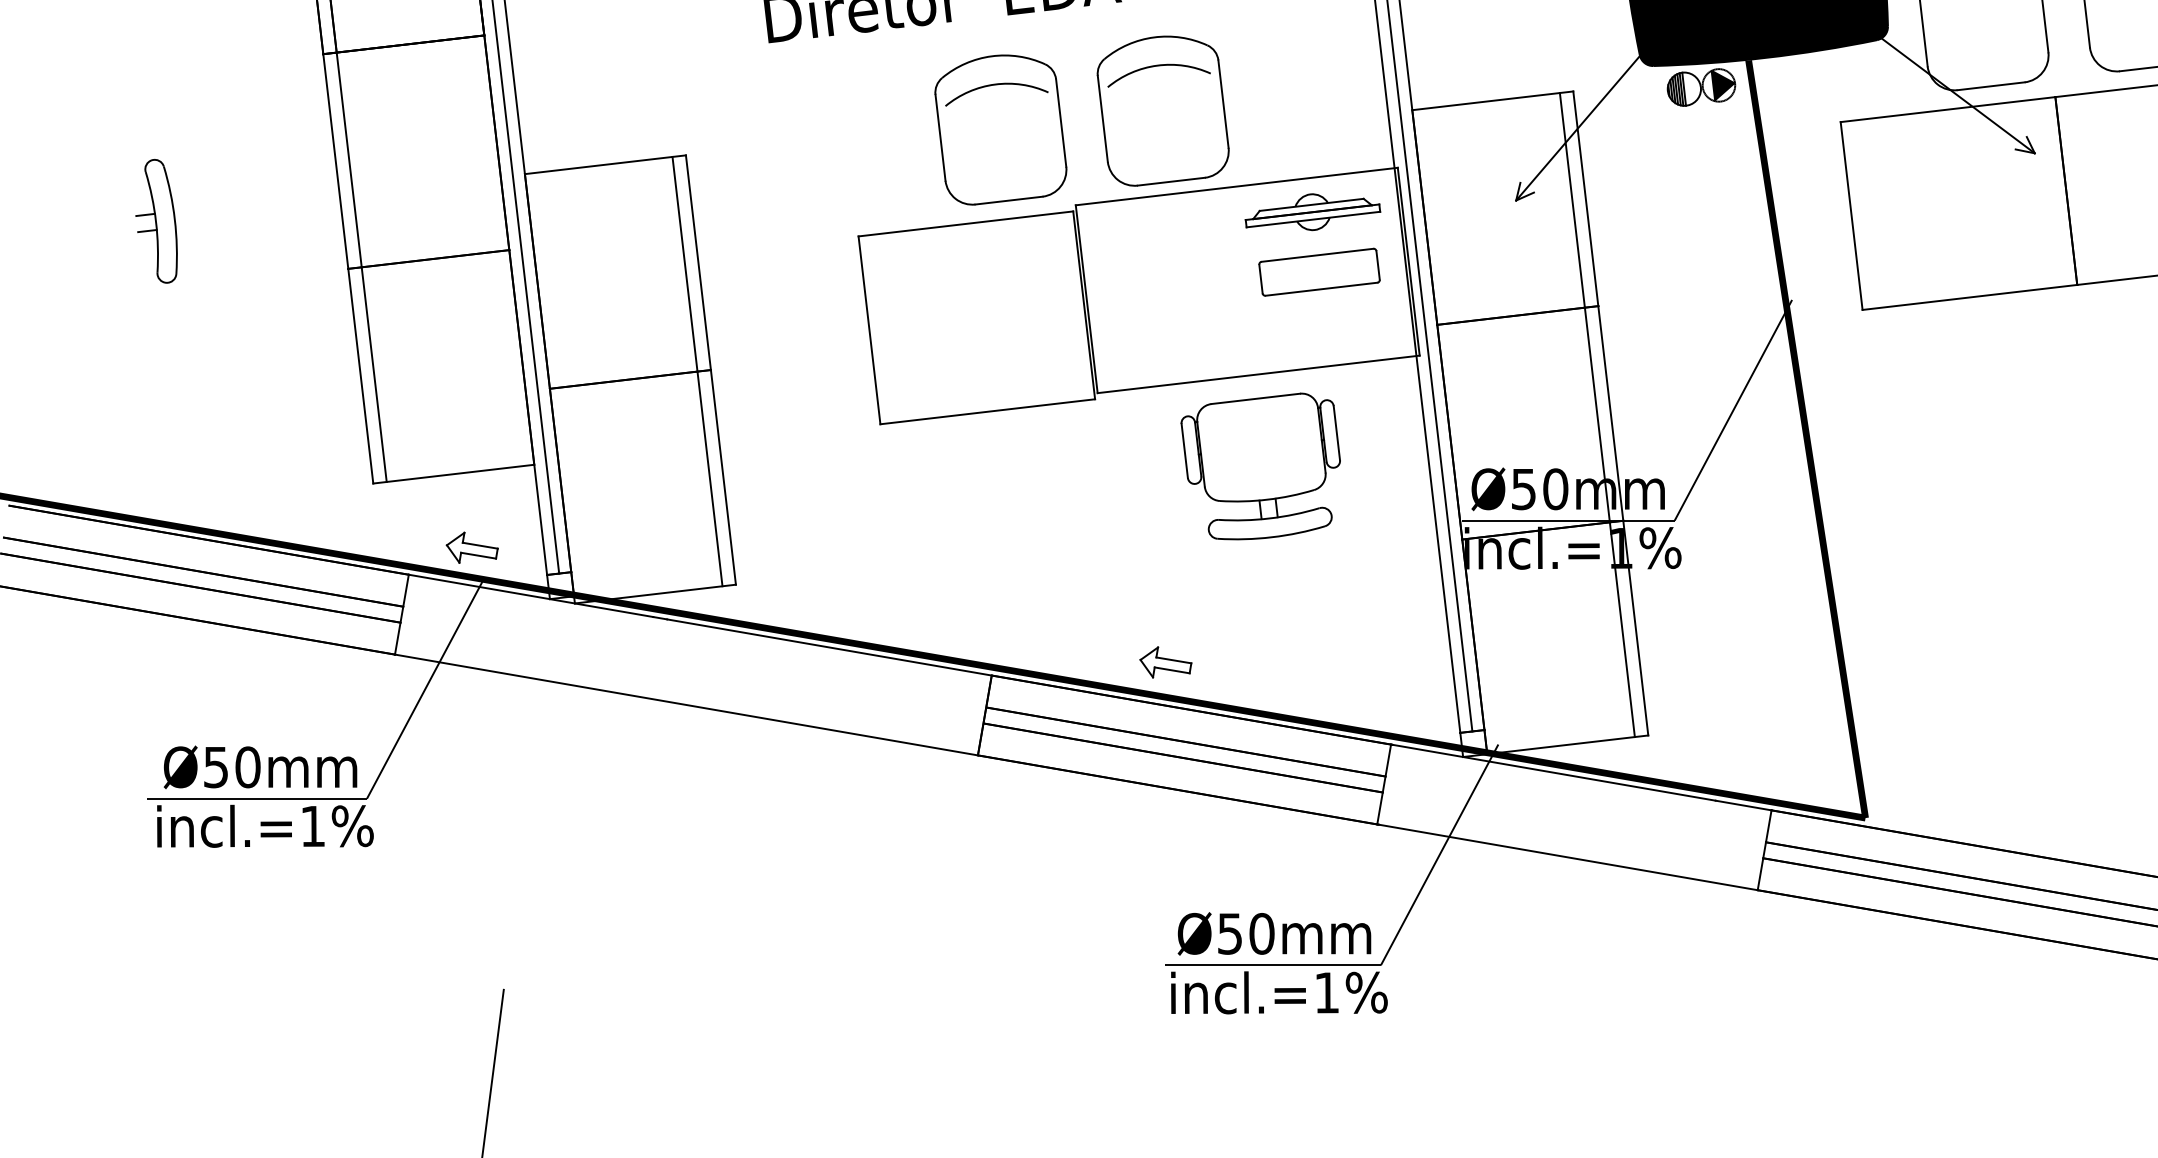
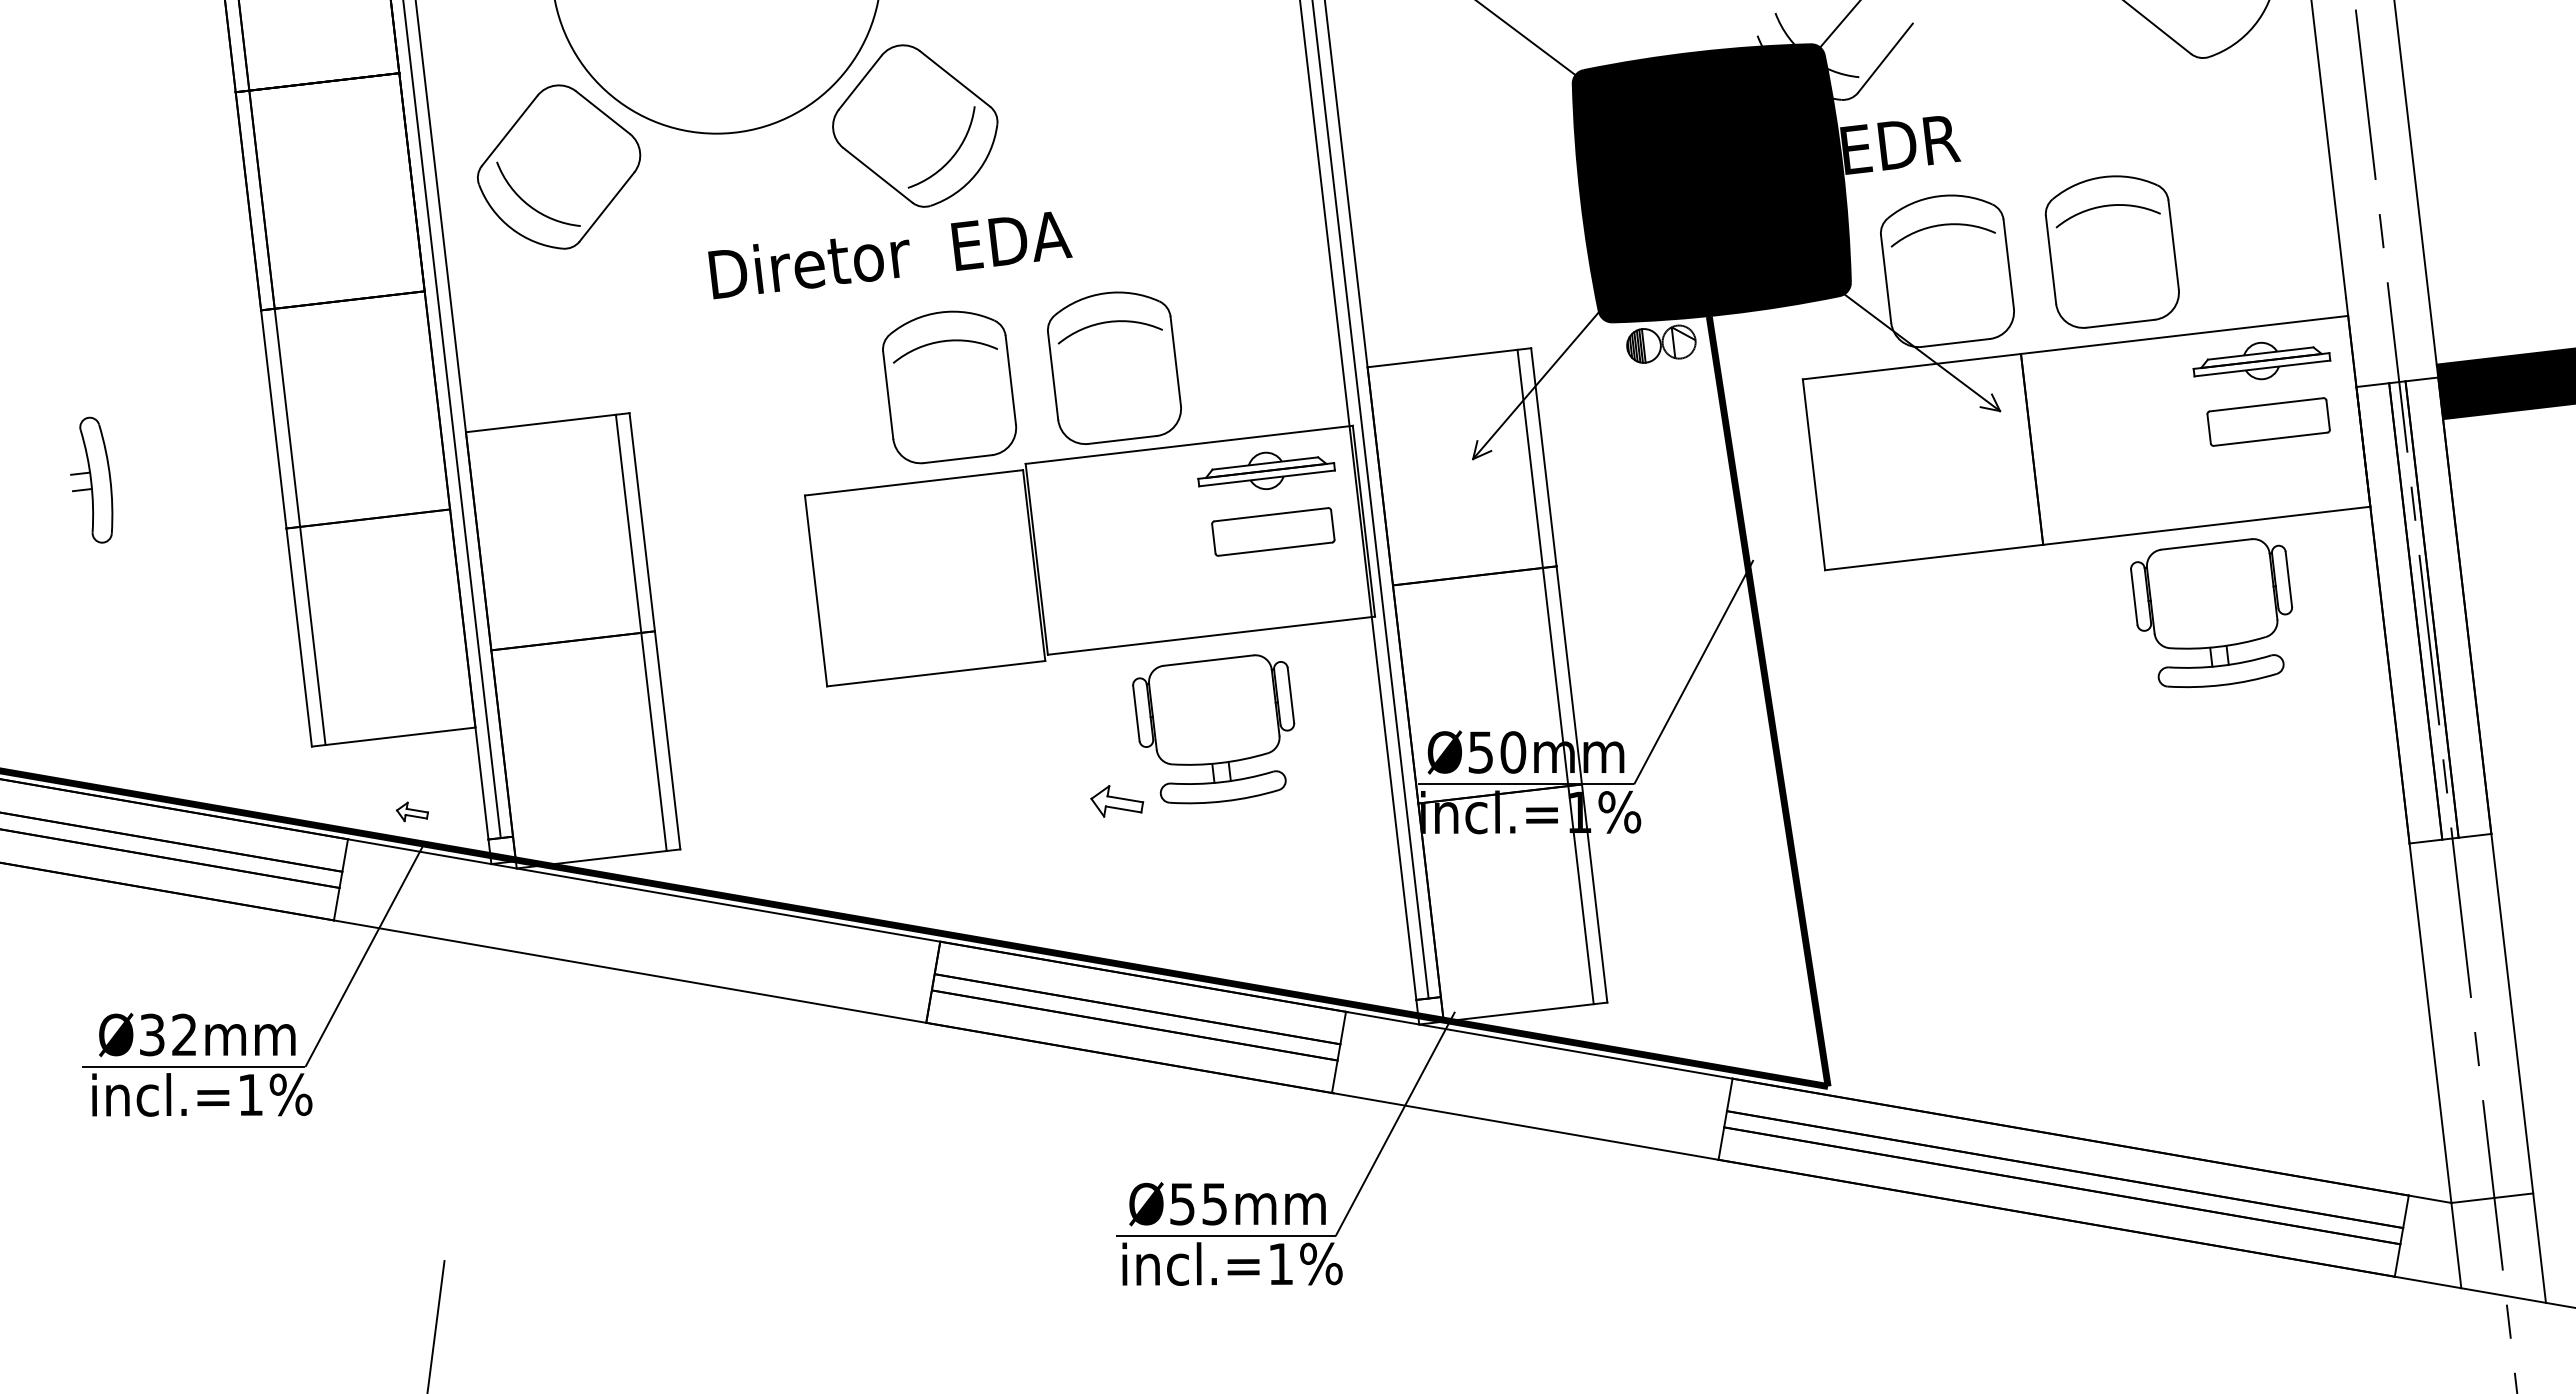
fill: (1723, 85) -> (1683, 342), removed
part: (472, 547) -> (412, 811), size x0.6
part: (1166, 662) -> (1117, 801), moved
text: (232, 766) -> (168, 1034), Ø50mm -> Ø32mm
text: (1261, 933) -> (1214, 1203), Ø50mm -> Ø55mm

